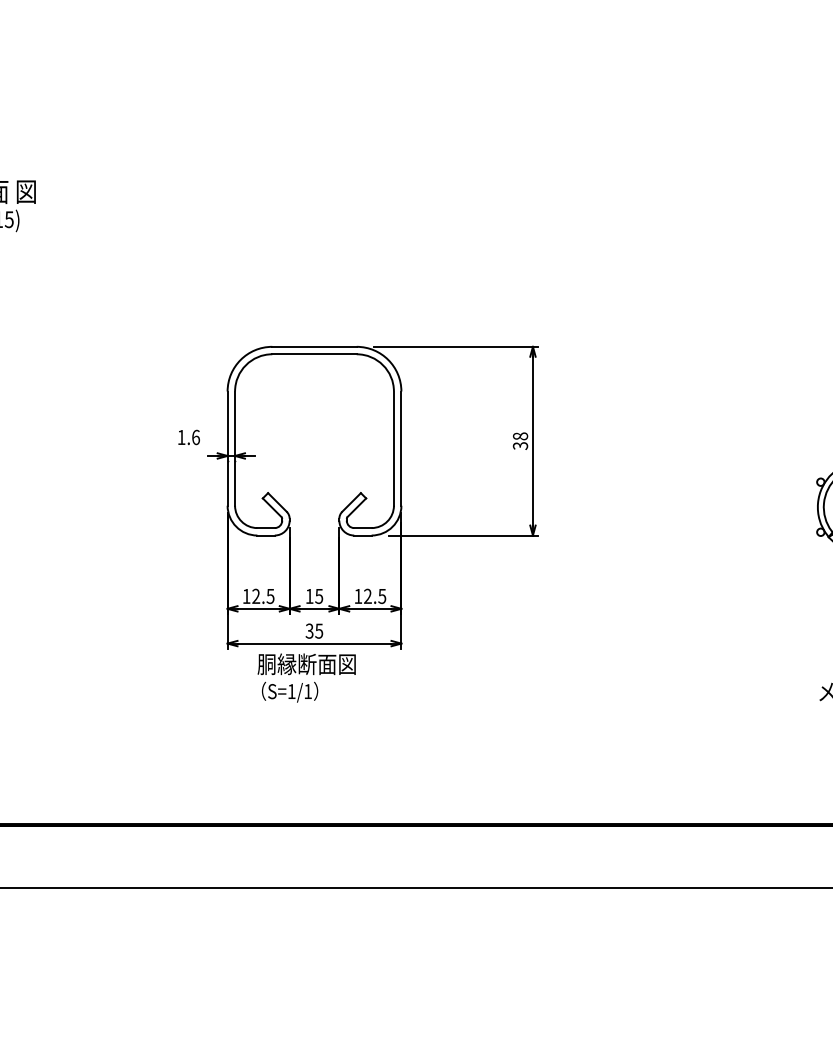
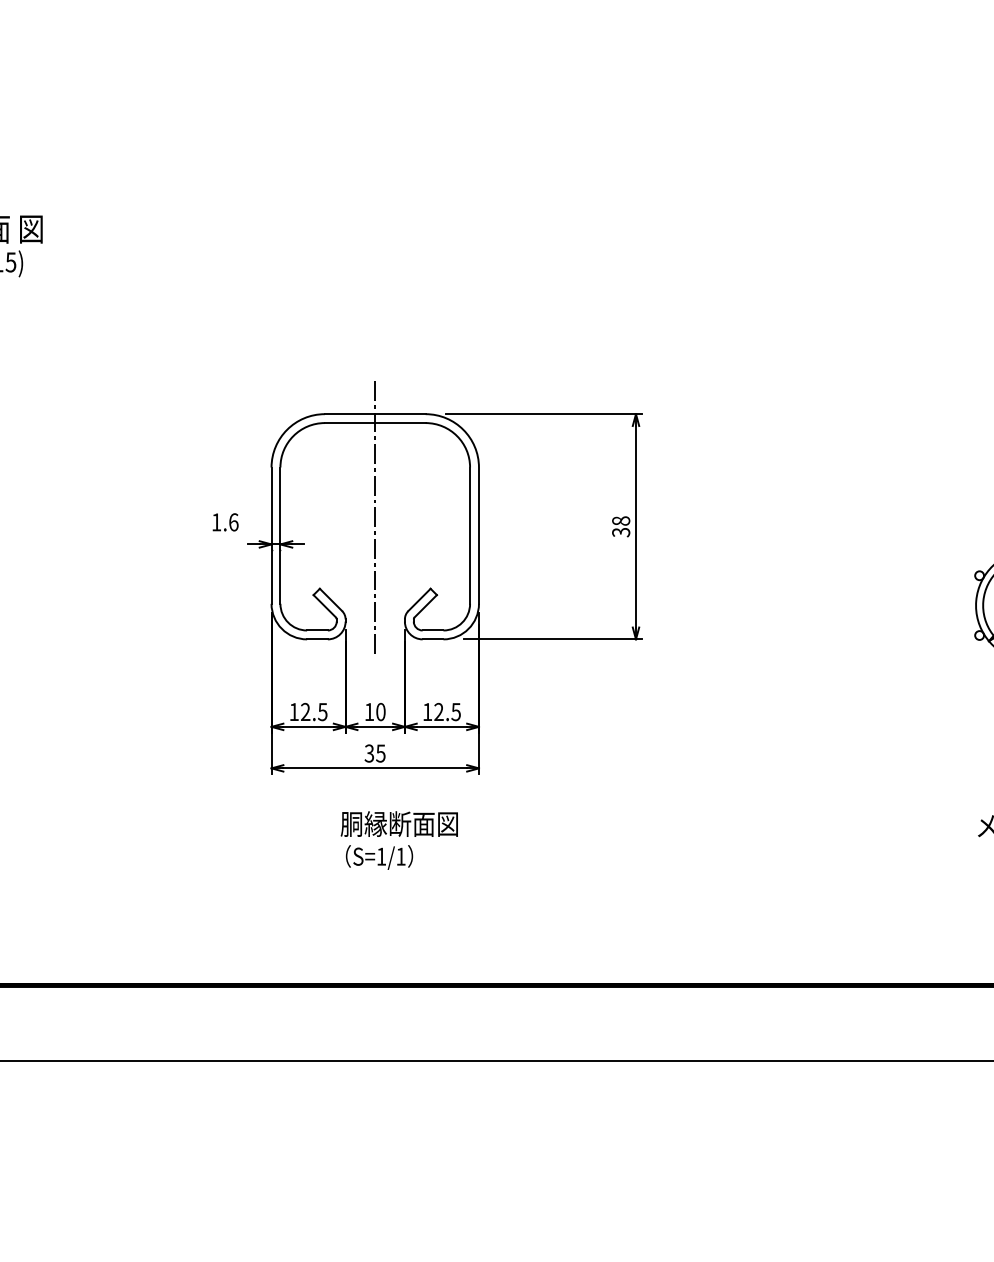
line: (314, 433) -> (375, 517), added
text: (319, 595) -> (381, 710), 15 -> 10
text: (306, 677) -> (399, 839), moved

